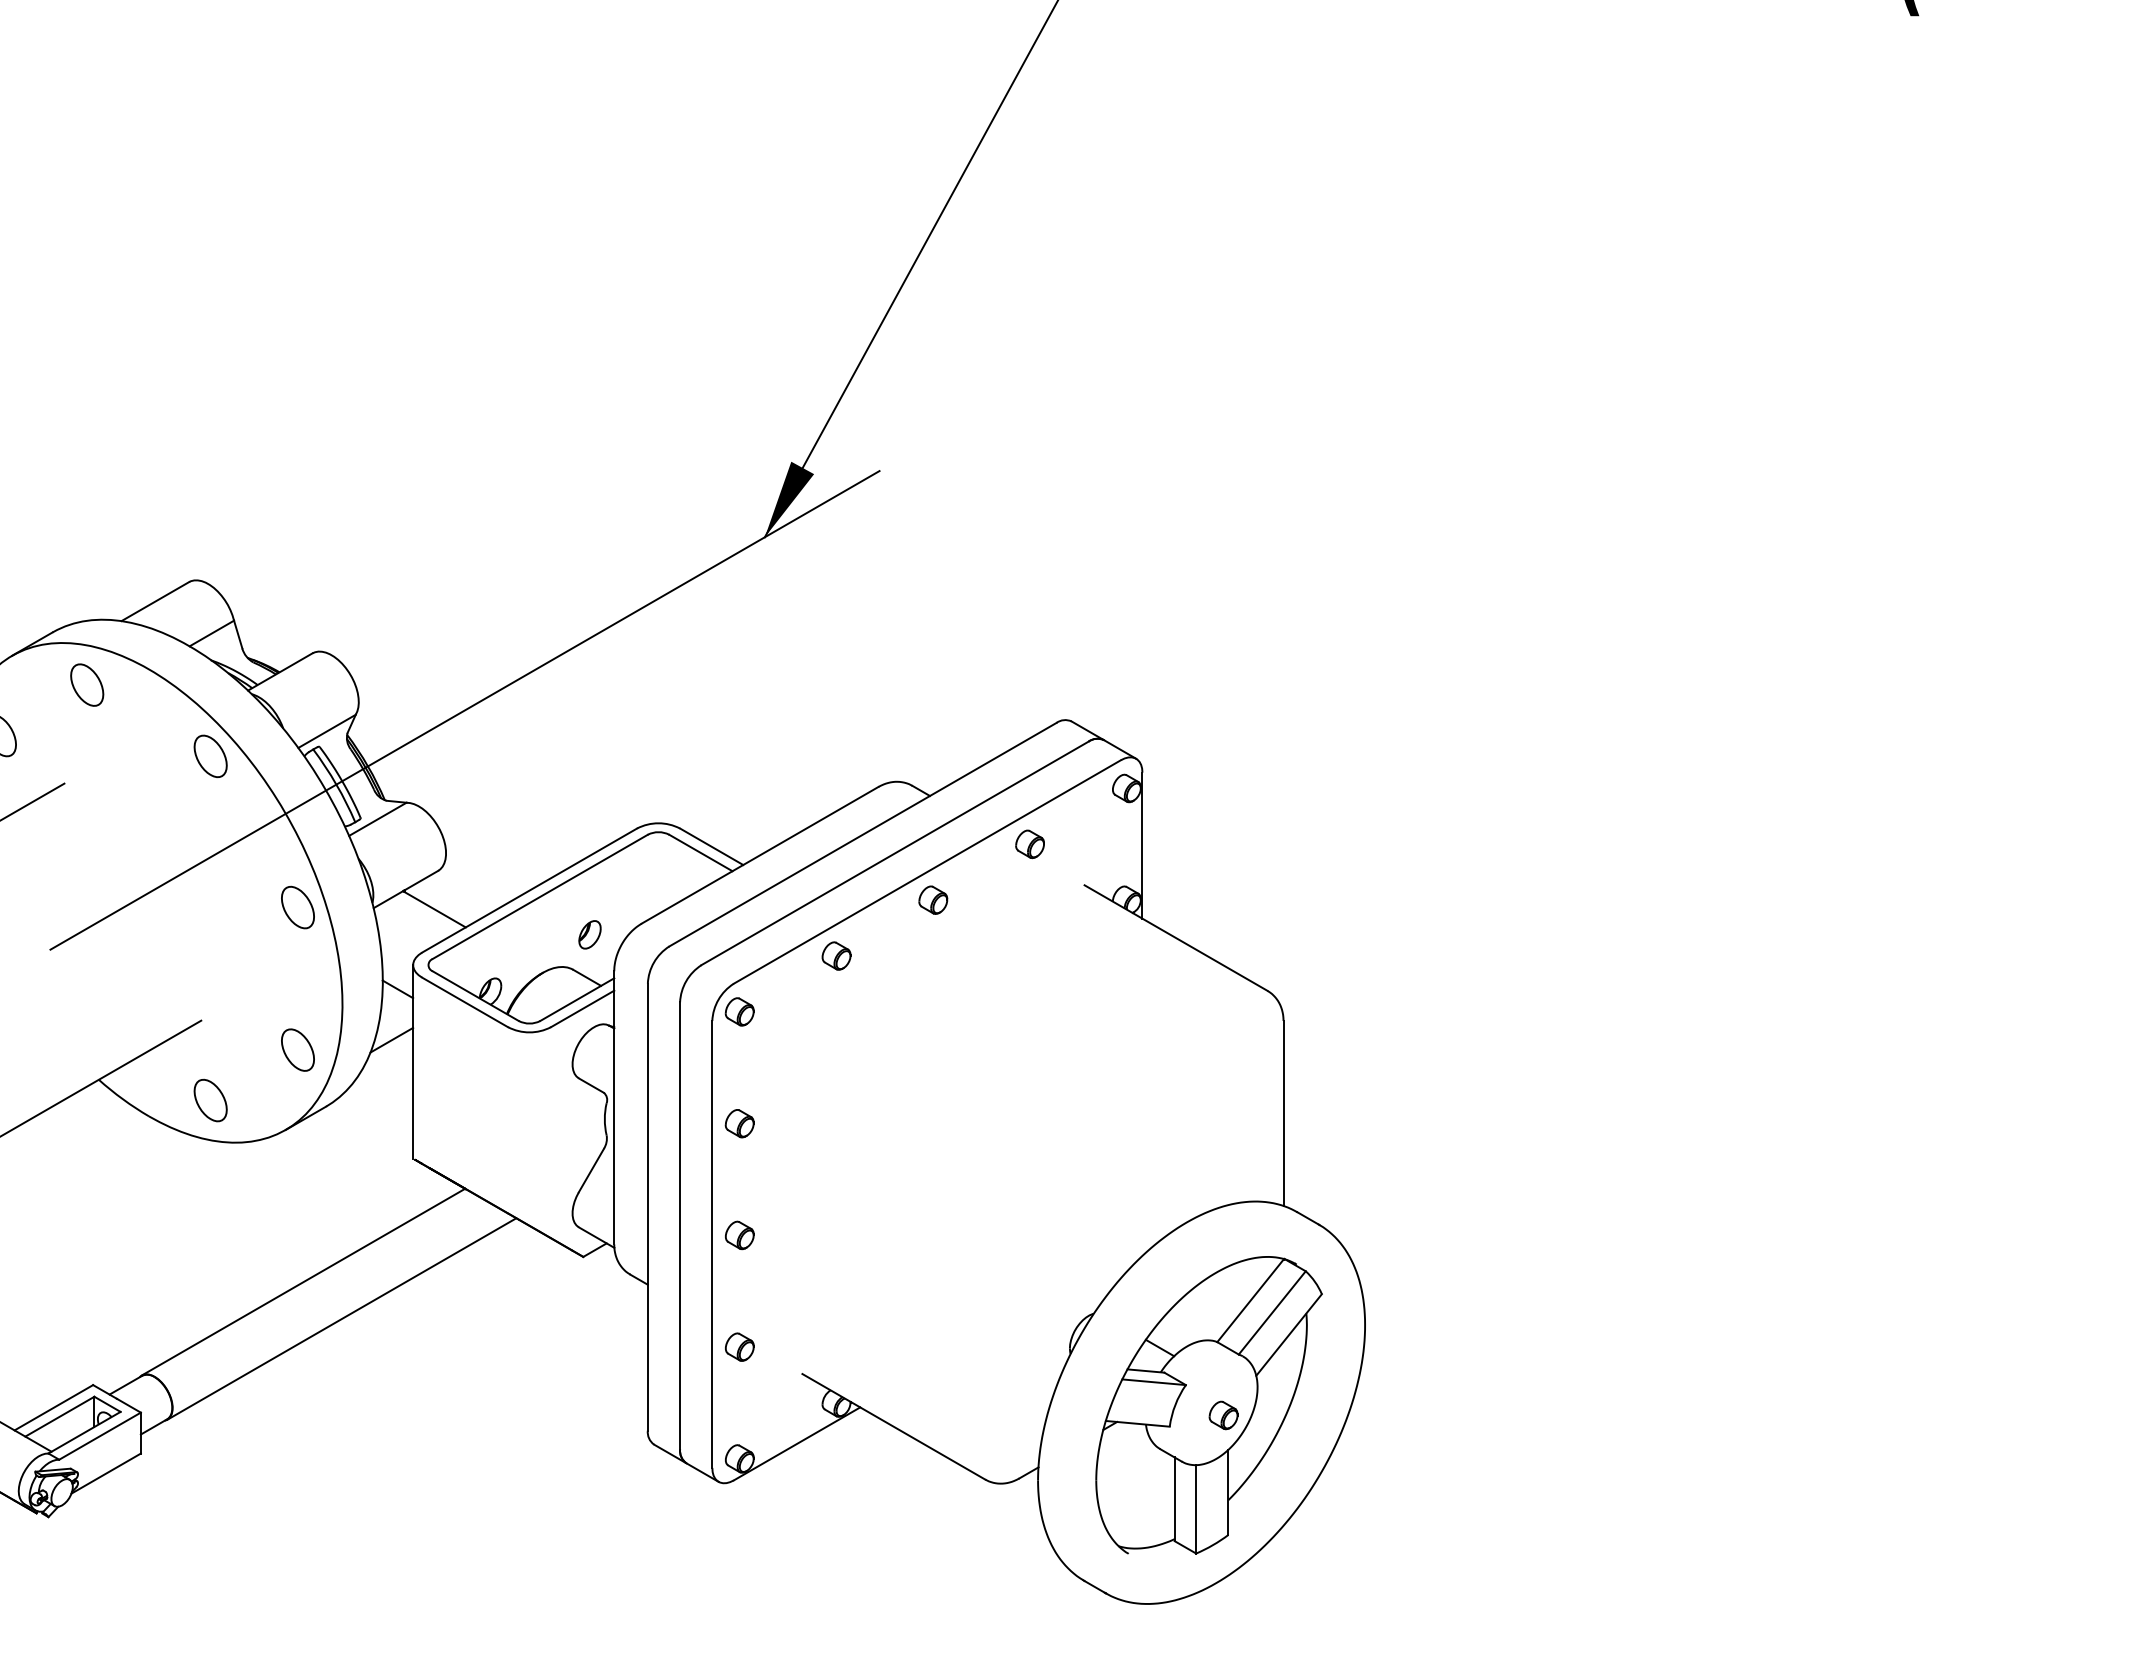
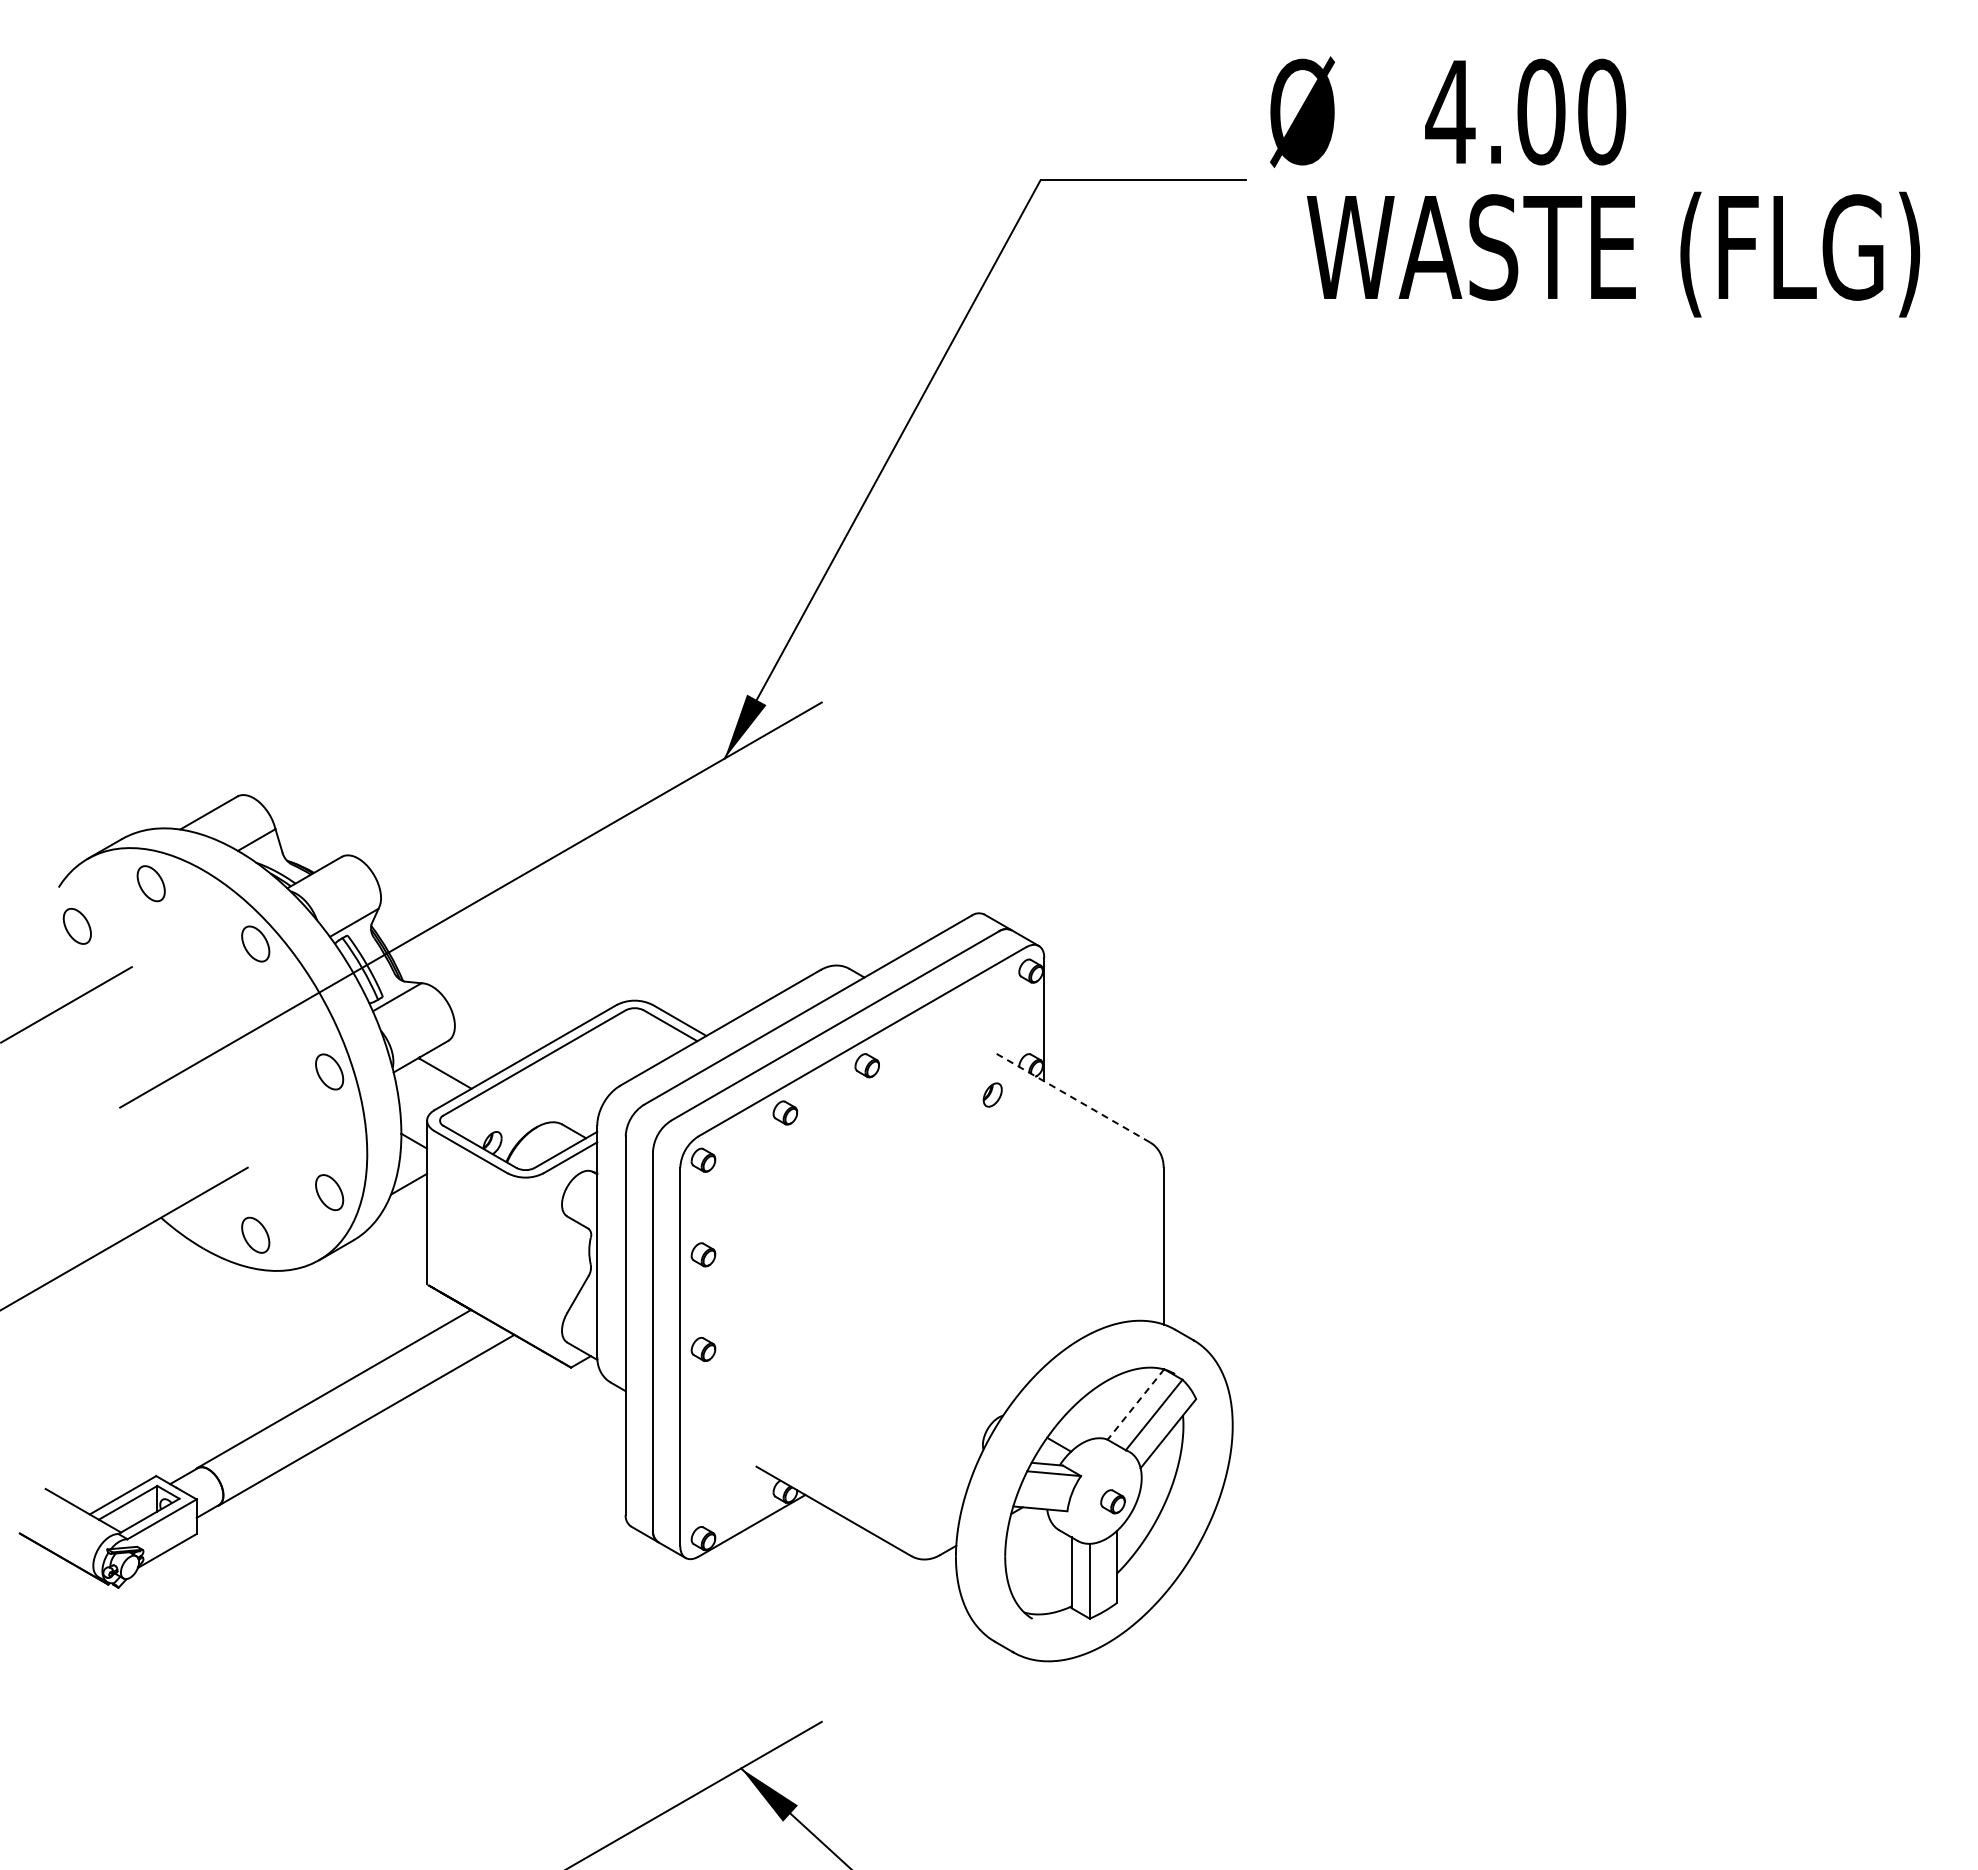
part: (1029, 844) -> (948, 1018), removed
part: (589, 934) -> (992, 1094), moved
line: (1175, 937) -> (1072, 1097), solid -> dashed
line: (1250, 1300) -> (1135, 1404), solid -> dashed
part: (739, 1346) -> (703, 1443), removed

